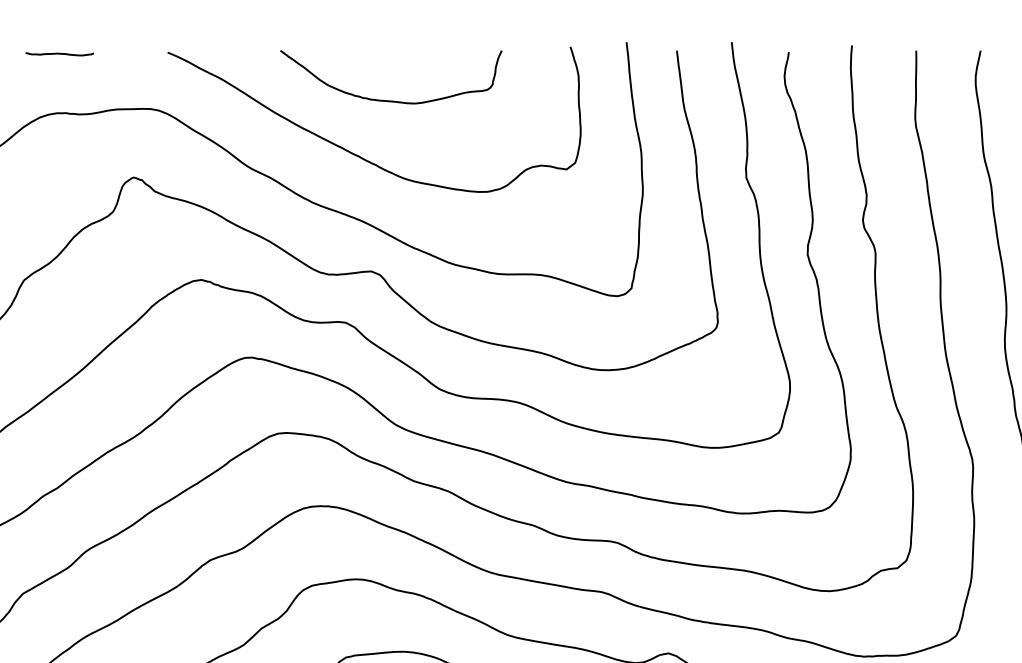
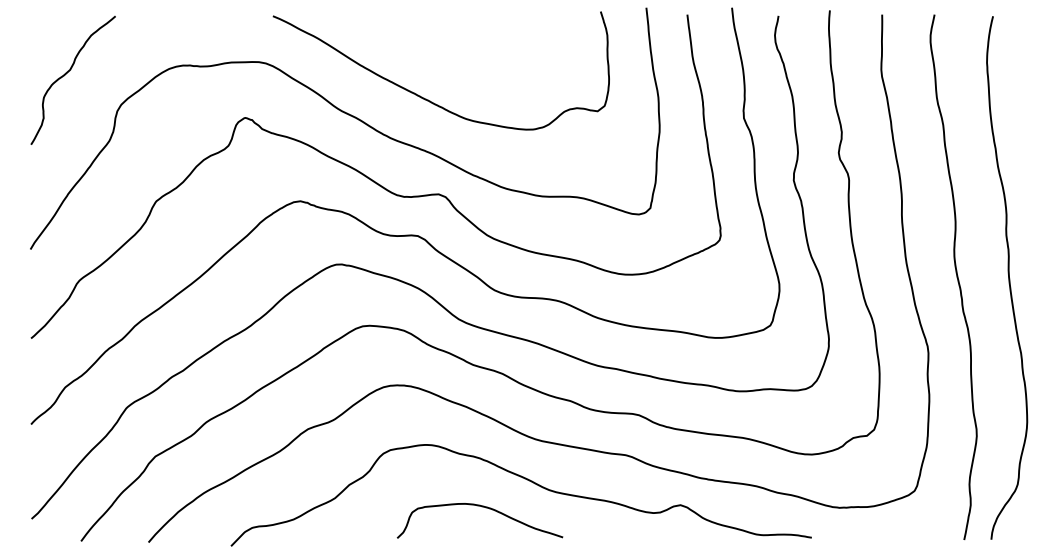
line: (60, 54) -> (185, 17), removed
curve: (388, 99) -> (452, 54), removed

